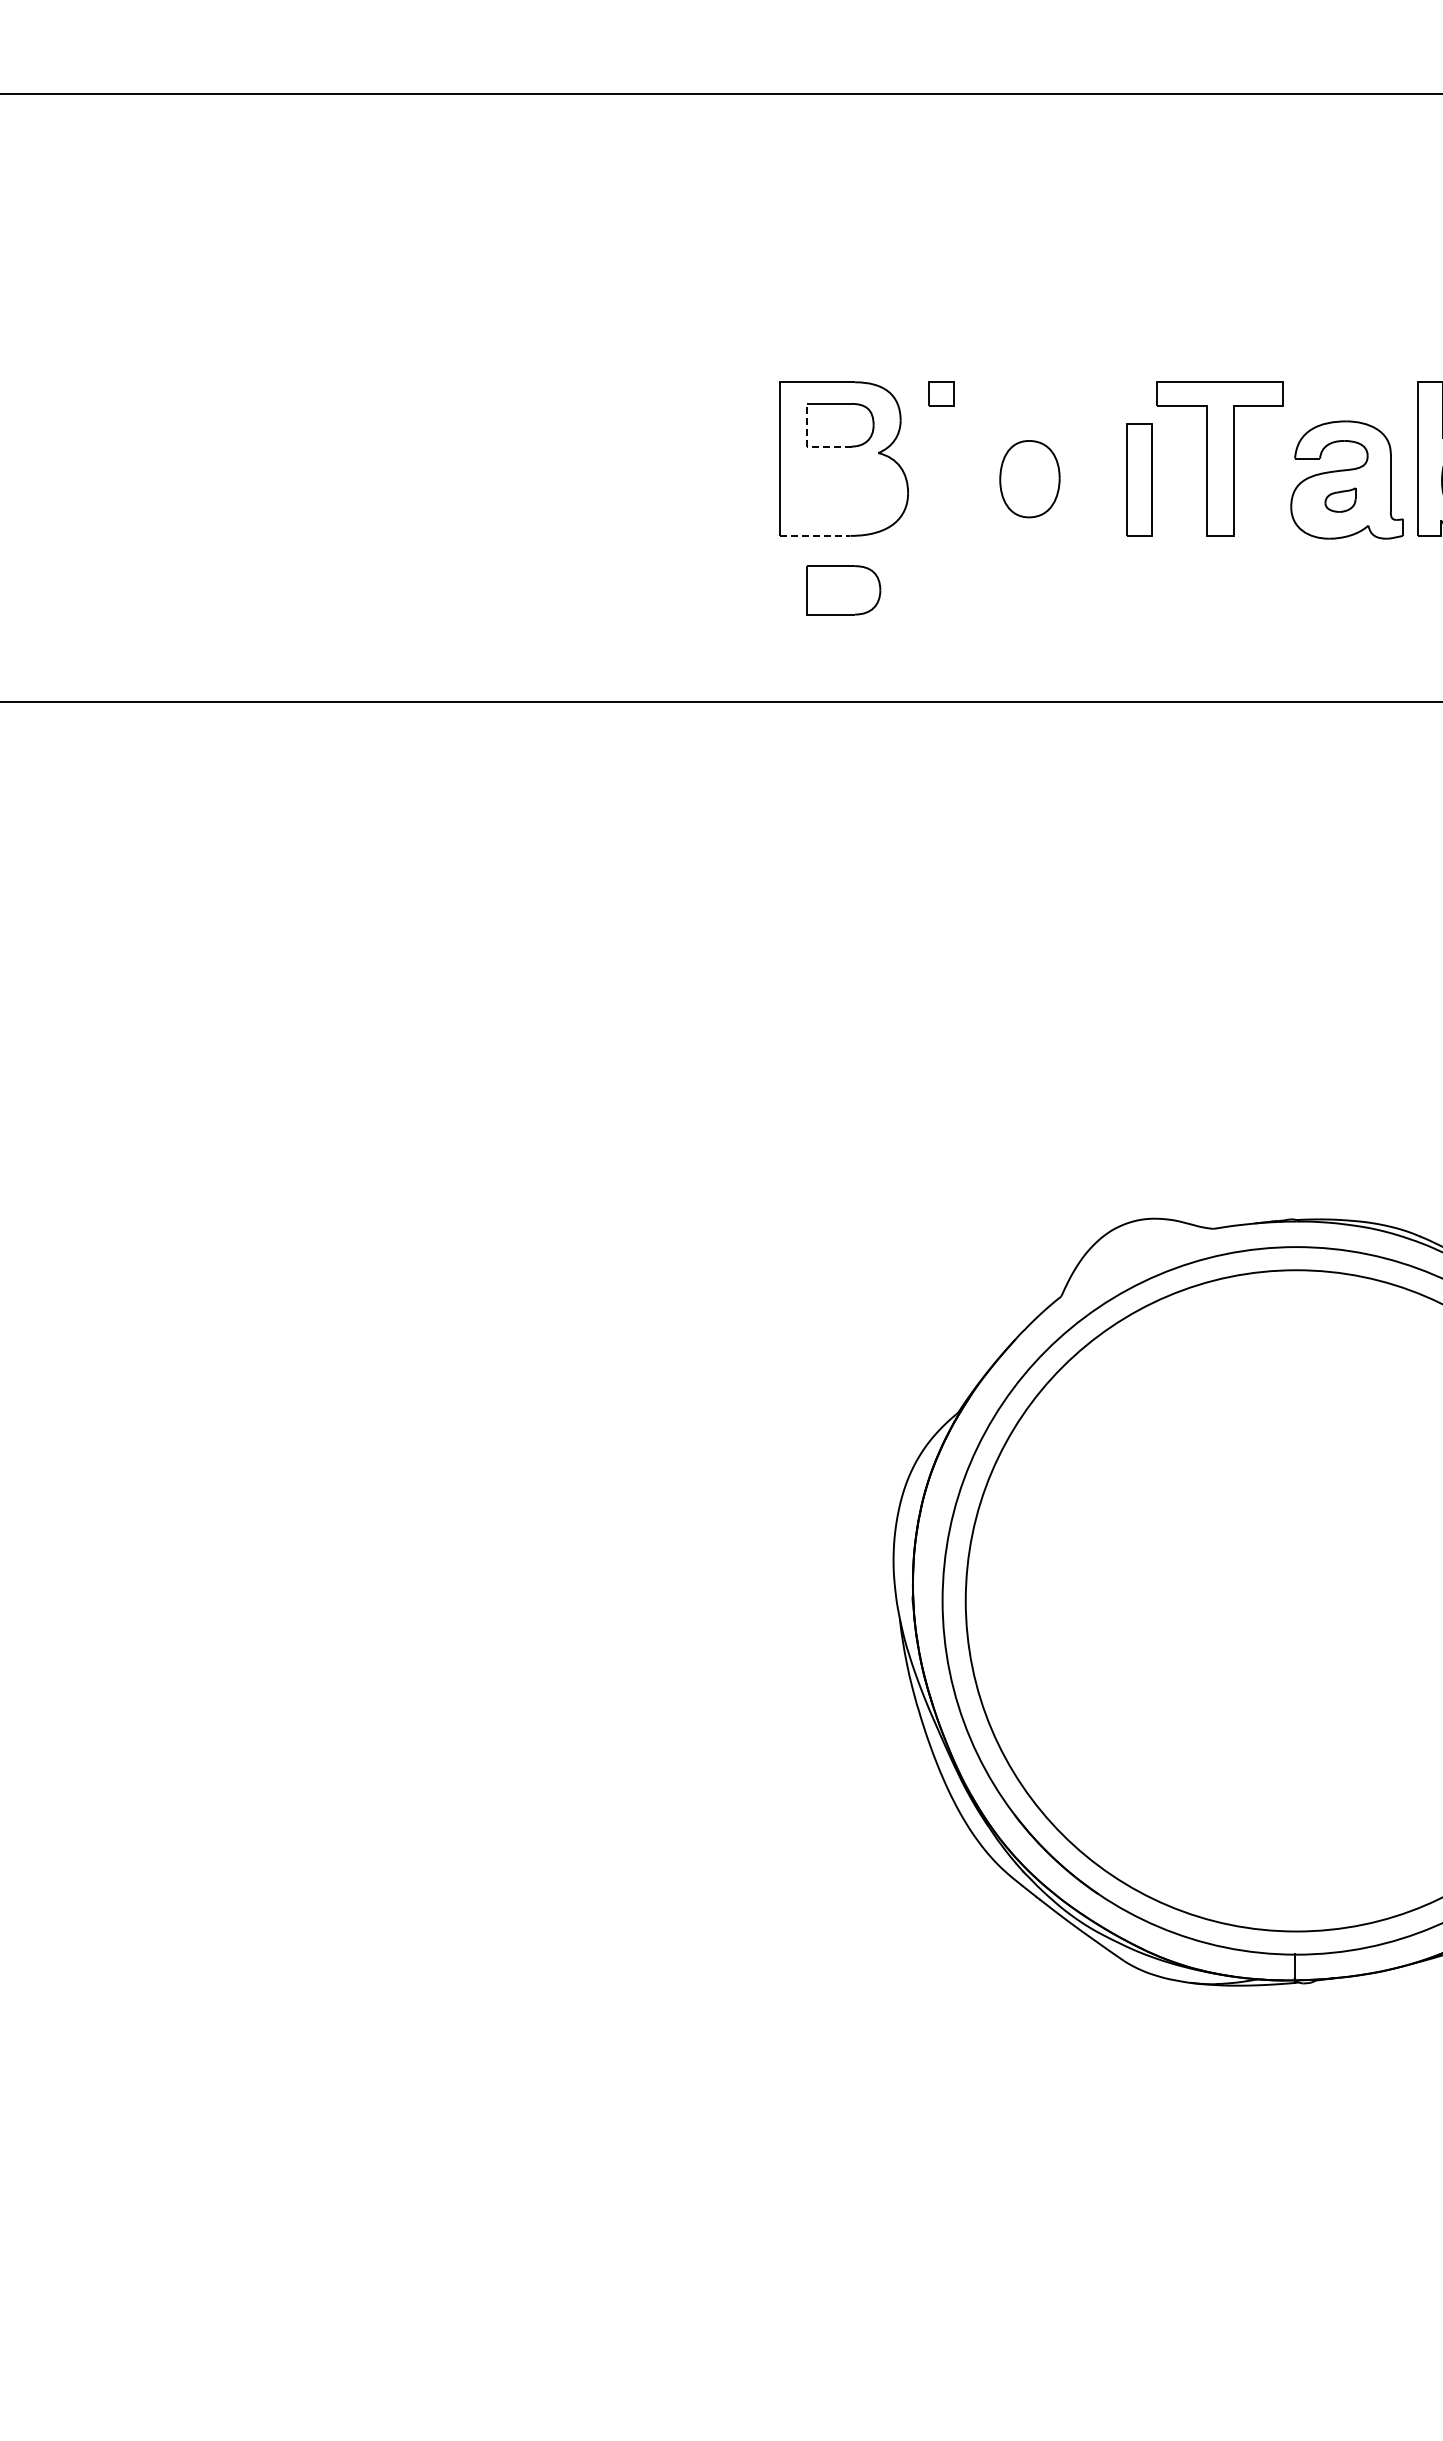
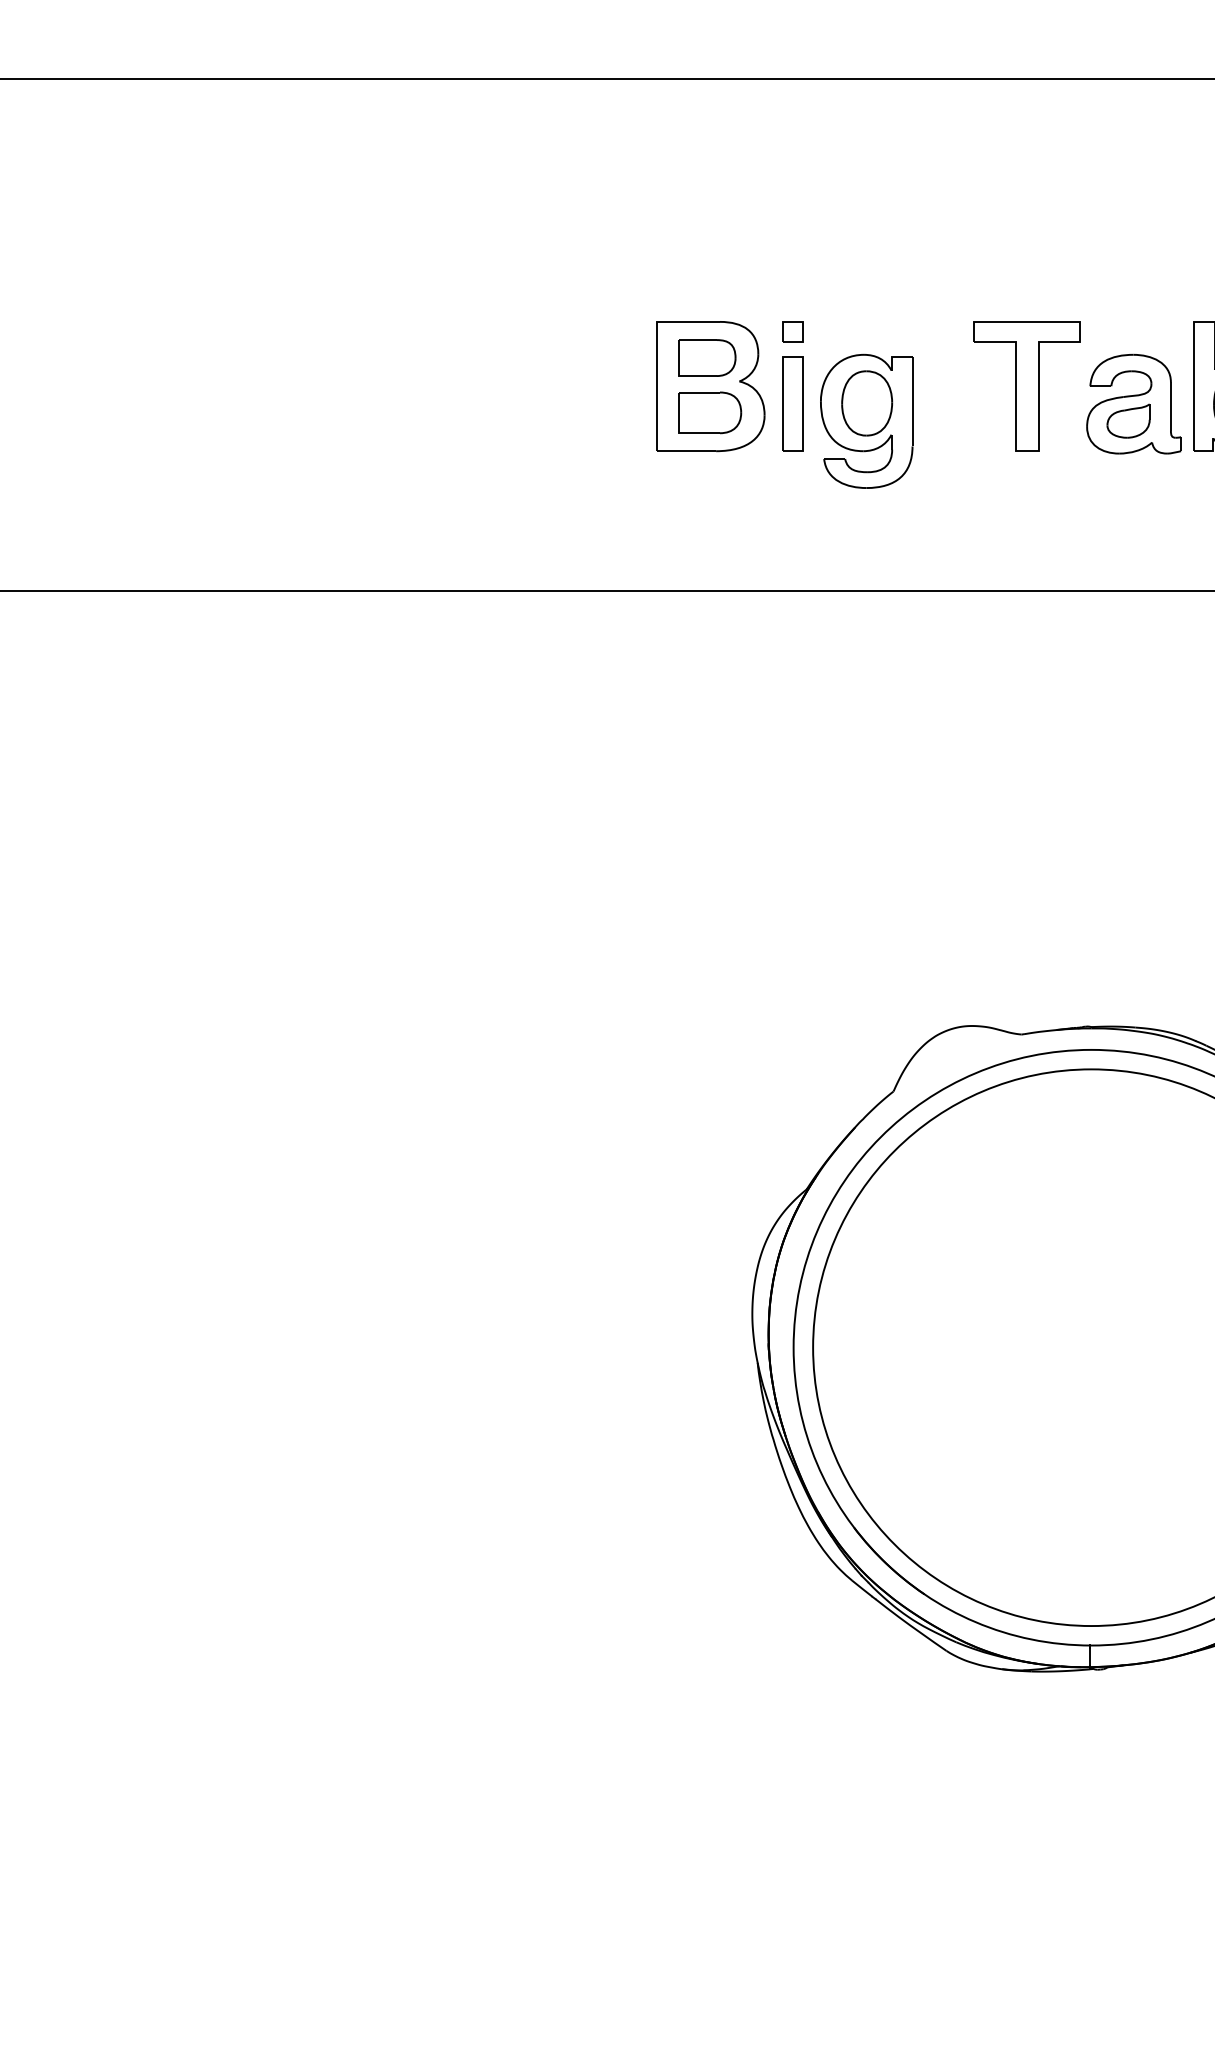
line: (806, 446) -> (679, 375), dashed -> solid
part: (1139, 479) -> (792, 403), moved
part: (1340, 499) -> (1128, 420), size x1.67
part: (1029, 500) -> (866, 421), added
line: (815, 535) -> (686, 450), dashed -> solid
part: (843, 590) -> (710, 412), moved

